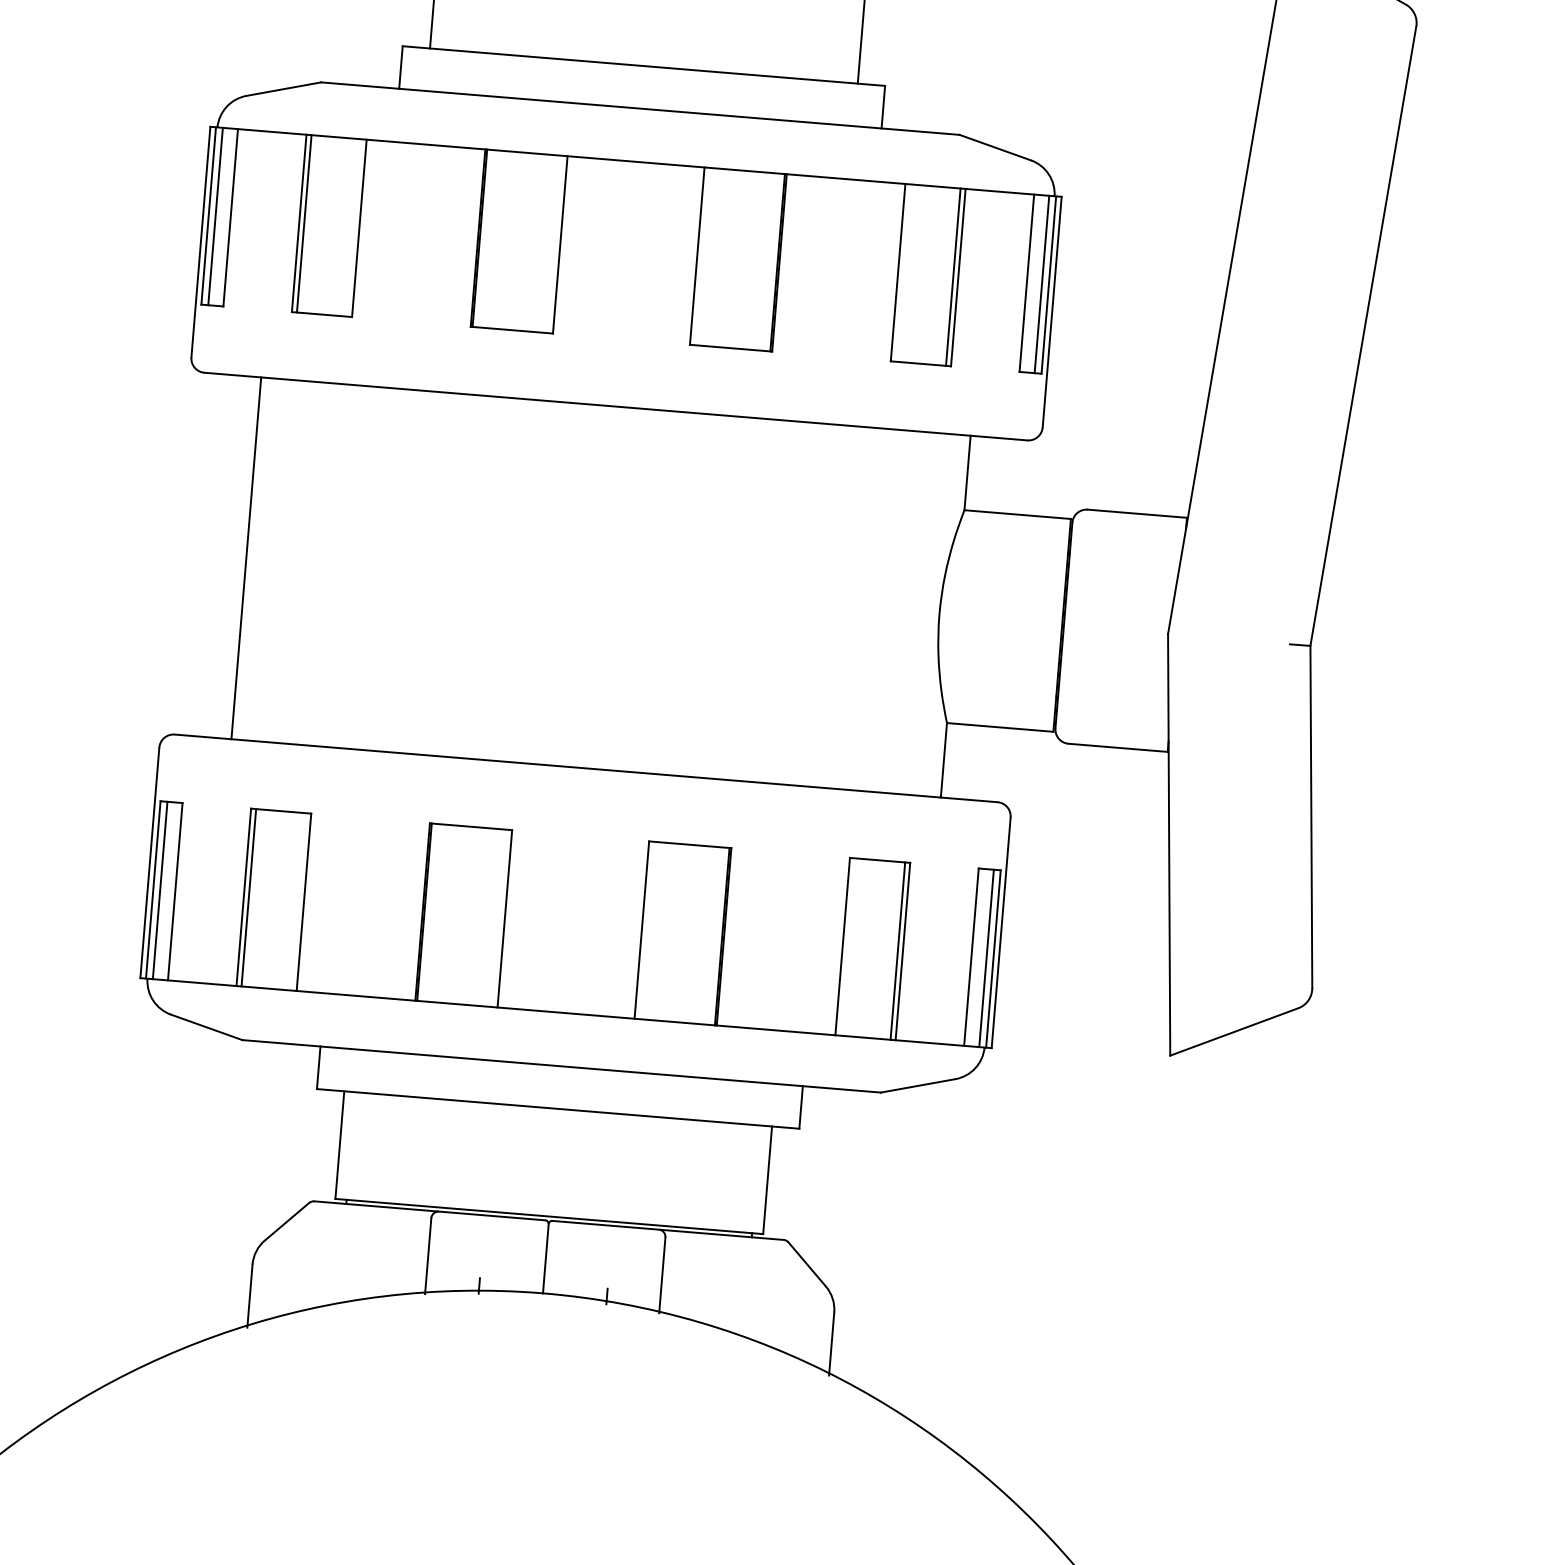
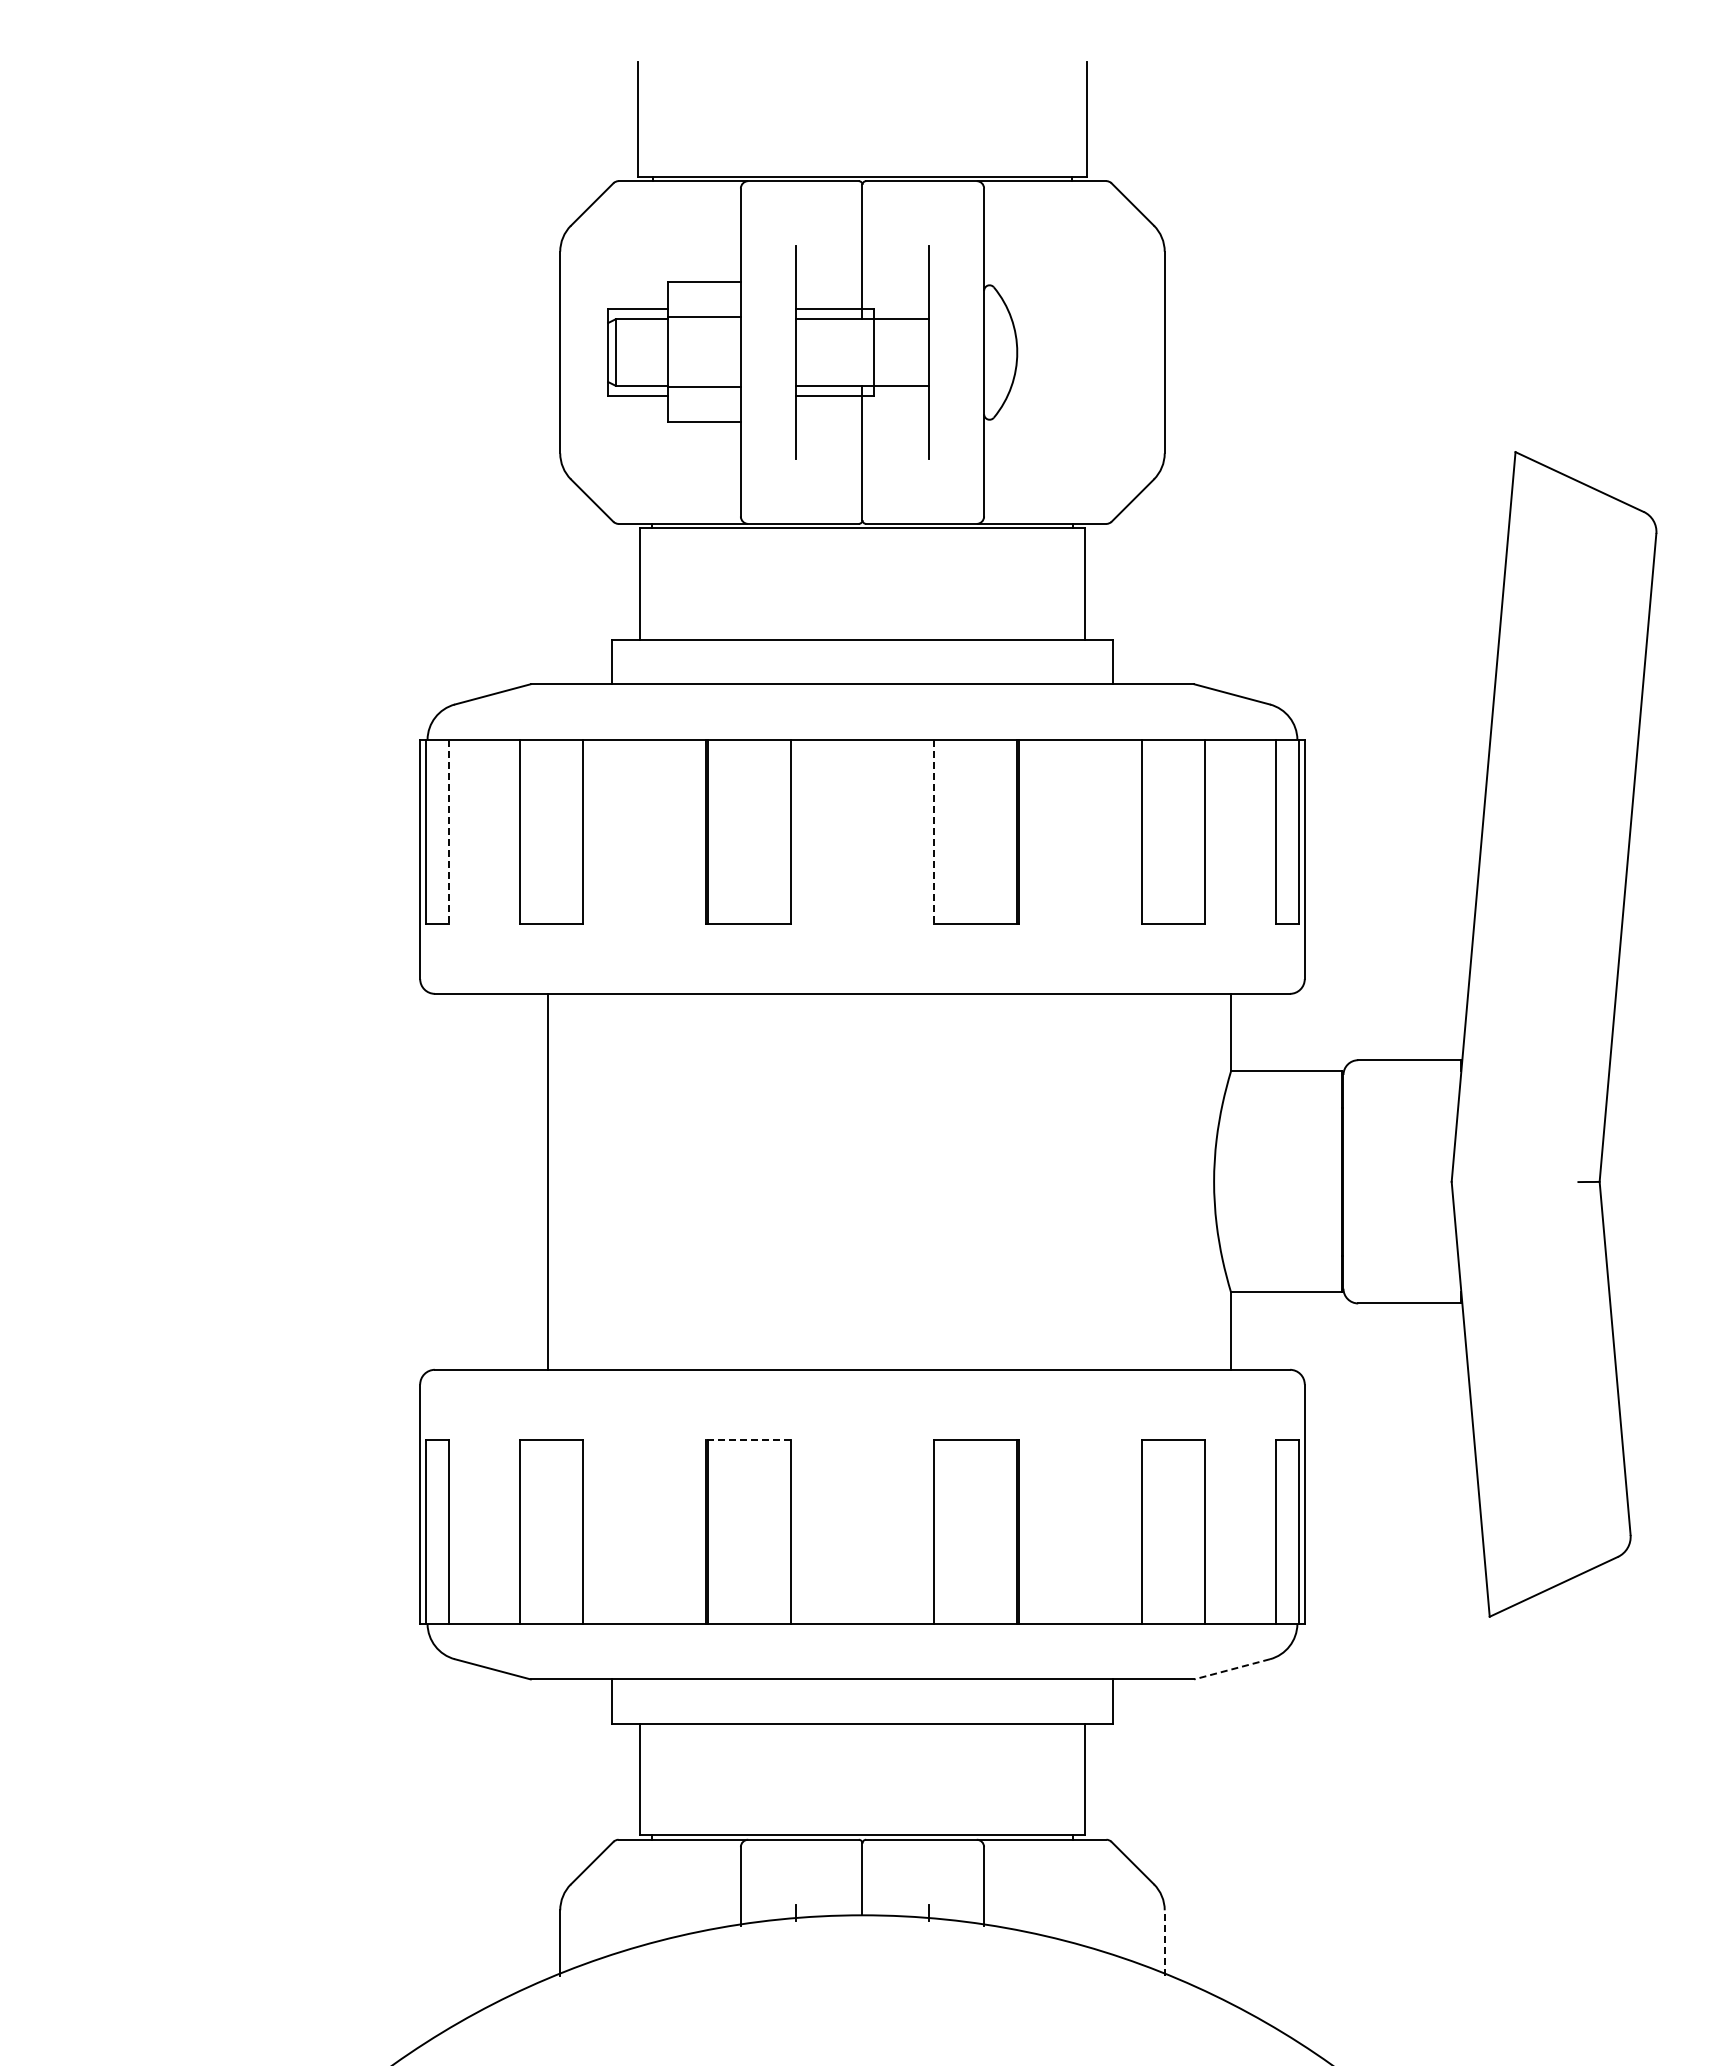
line: (215, 216) -> (433, 831), removed
line: (230, 218) -> (448, 832), solid -> dashed
line: (304, 223) -> (525, 831), removed
line: (697, 256) -> (933, 832), solid -> dashed
line: (953, 277) -> (1199, 831), removed
line: (1041, 284) -> (1291, 831), removed
line: (245, 557) -> (547, 1181), moved
line: (470, 826) -> (748, 1439), solid -> dashed
line: (160, 890) -> (433, 1531), removed
line: (249, 897) -> (525, 1531), removed
line: (897, 950) -> (1199, 1531), removed
line: (986, 957) -> (1291, 1531), removed
line: (917, 1085) -> (1231, 1669), solid -> dashed
line: (831, 1344) -> (1164, 1943), solid -> dashed

